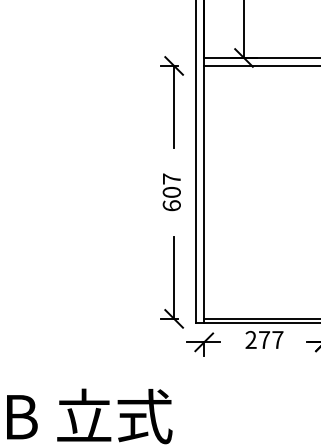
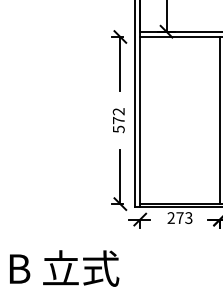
text: (171, 192) -> (118, 120), 607 -> 572
text: (277, 340) -> (188, 218), 277 -> 273

